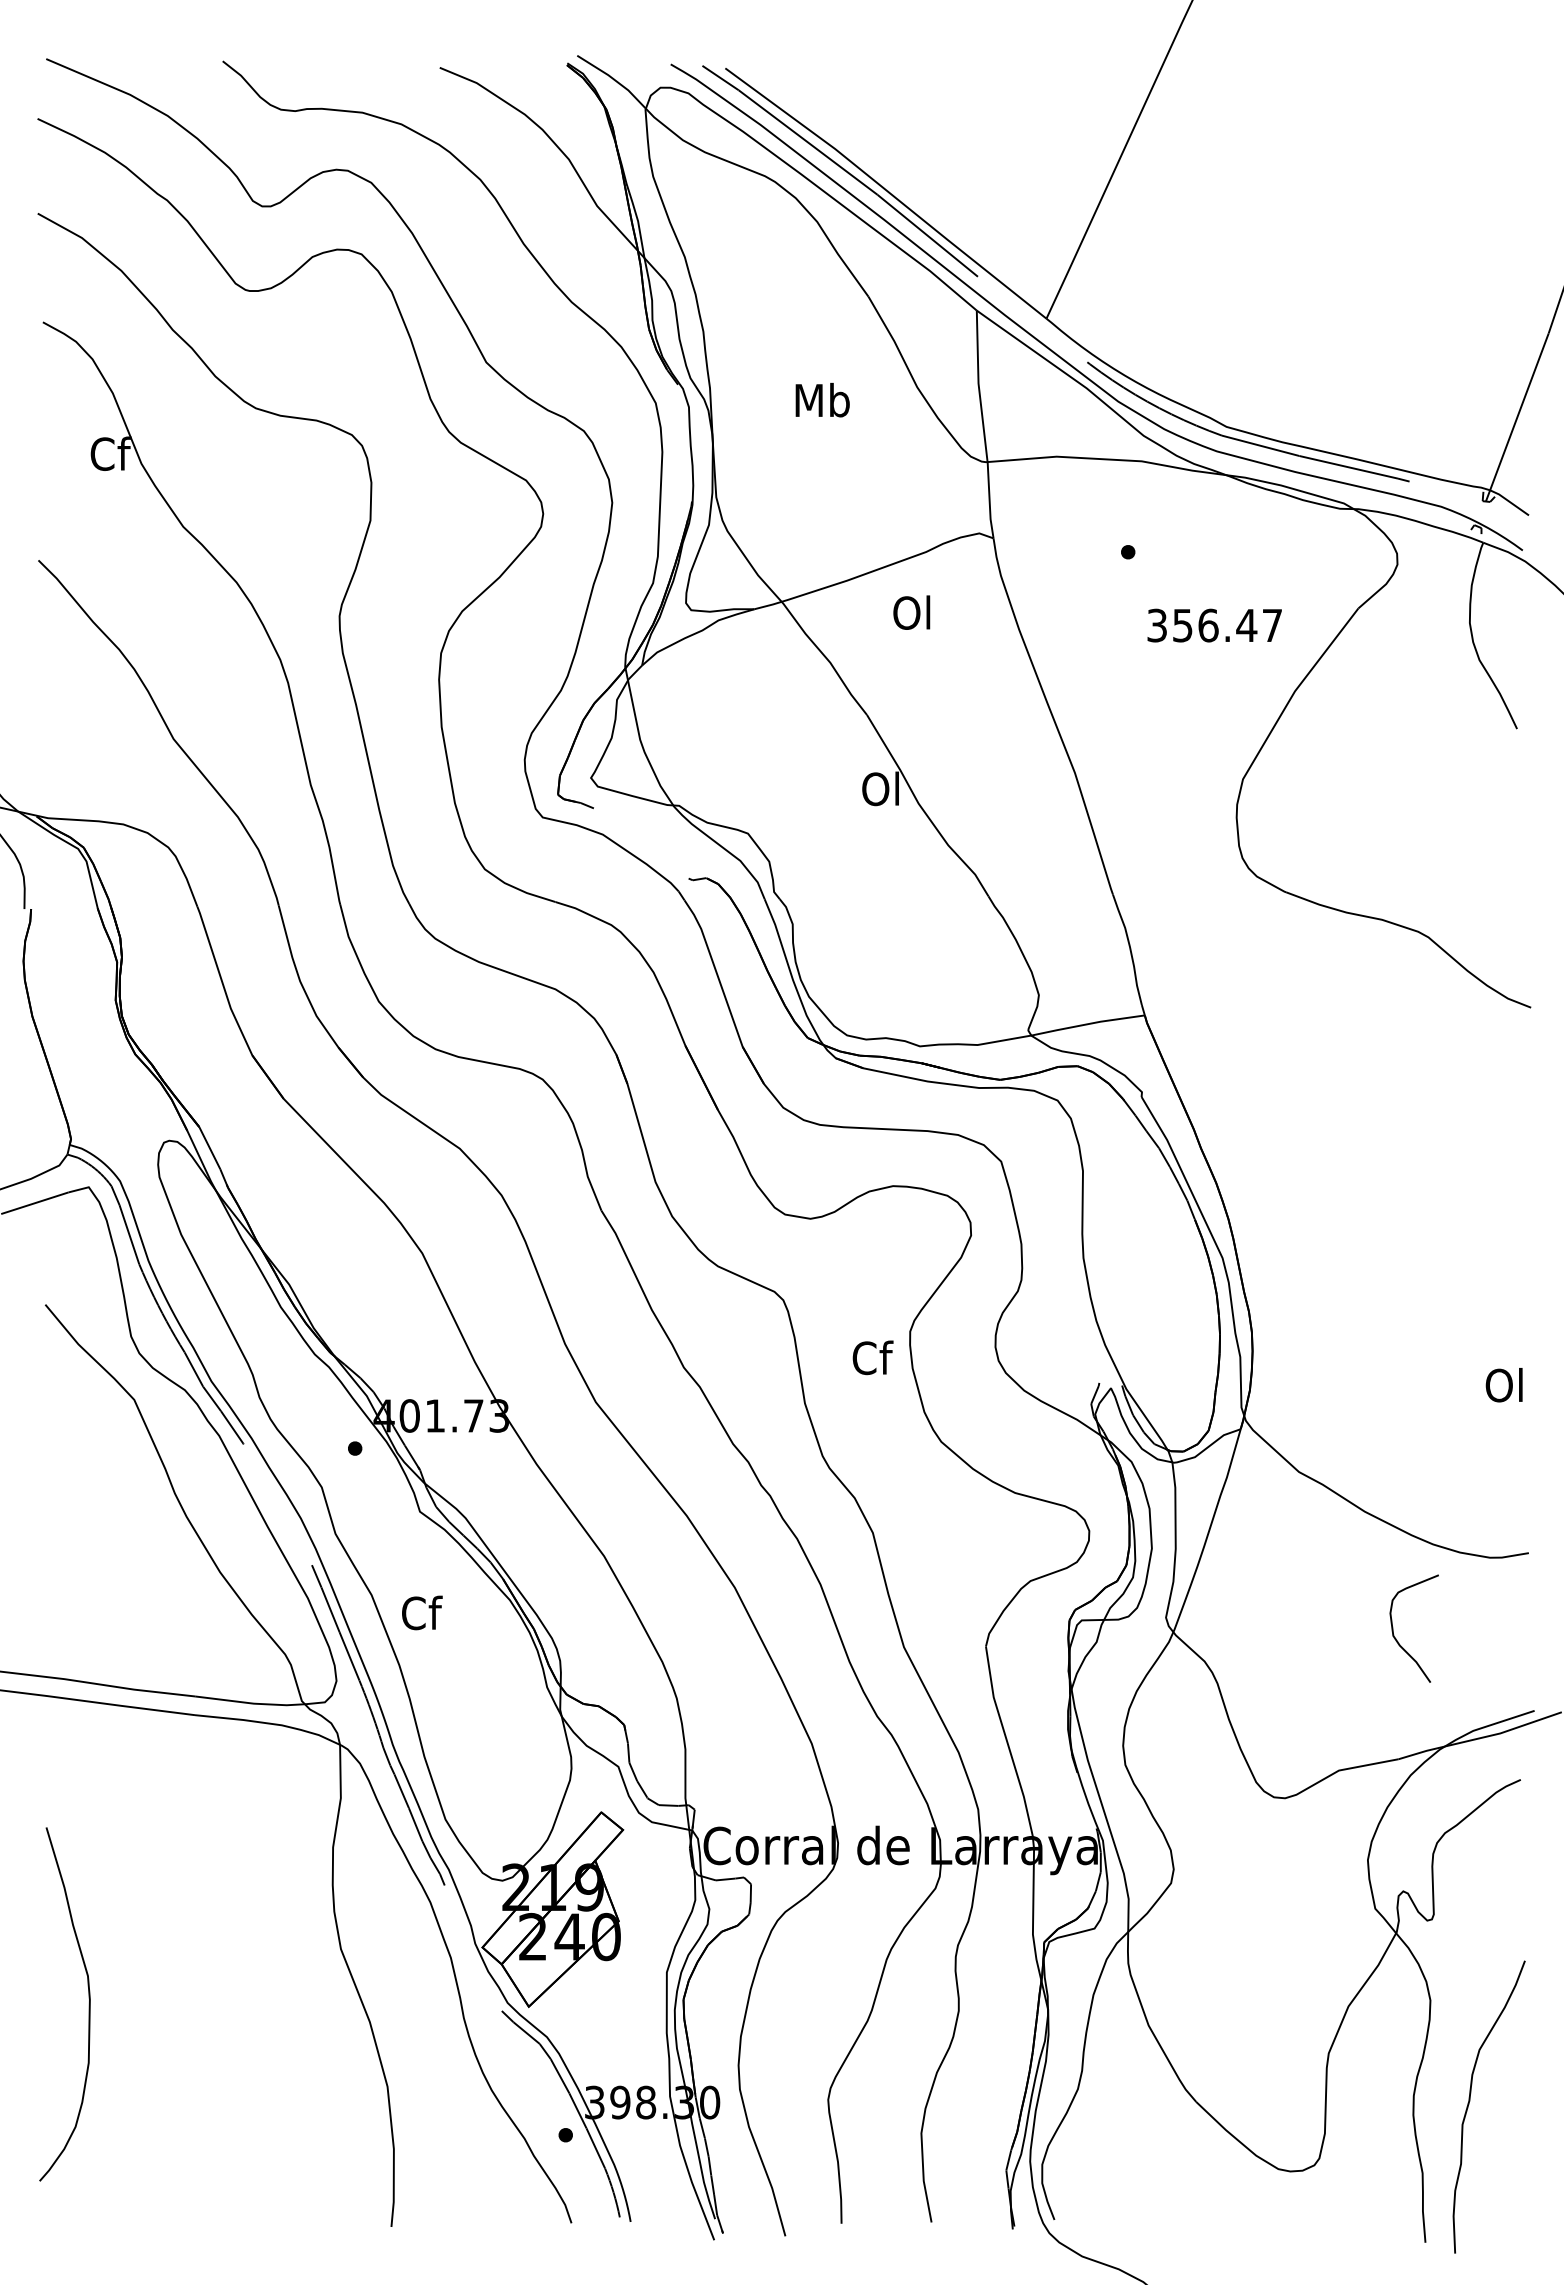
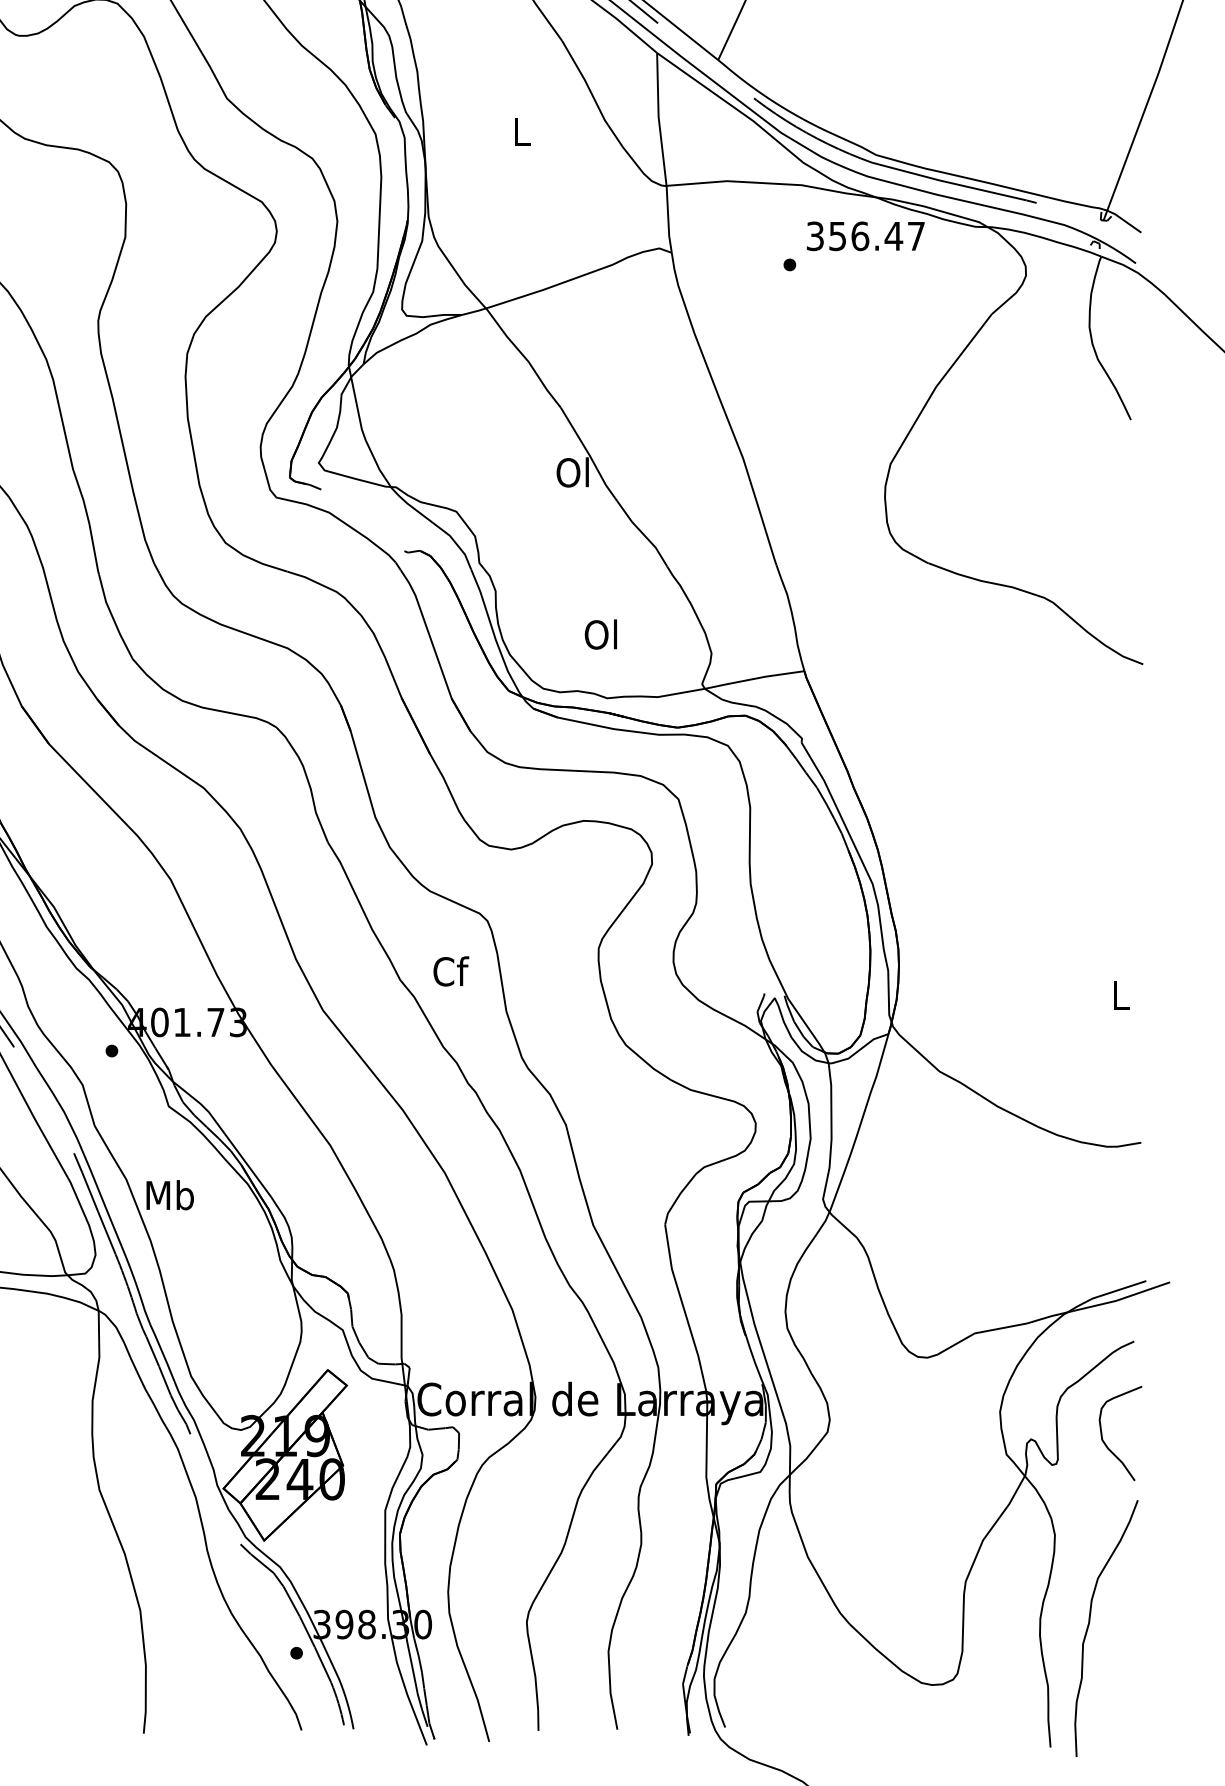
text: (822, 399) -> (521, 131), Mb -> L
text: (911, 612) -> (600, 634), moved
text: (1214, 625) -> (865, 236), moved
text: (872, 1357) -> (450, 971), moved
text: (1503, 1385) -> (1119, 995), Ol -> L
text: (421, 1612) -> (170, 1194), Cf -> Mb
curve: (1396, 1638) -> (1104, 1442), moved

